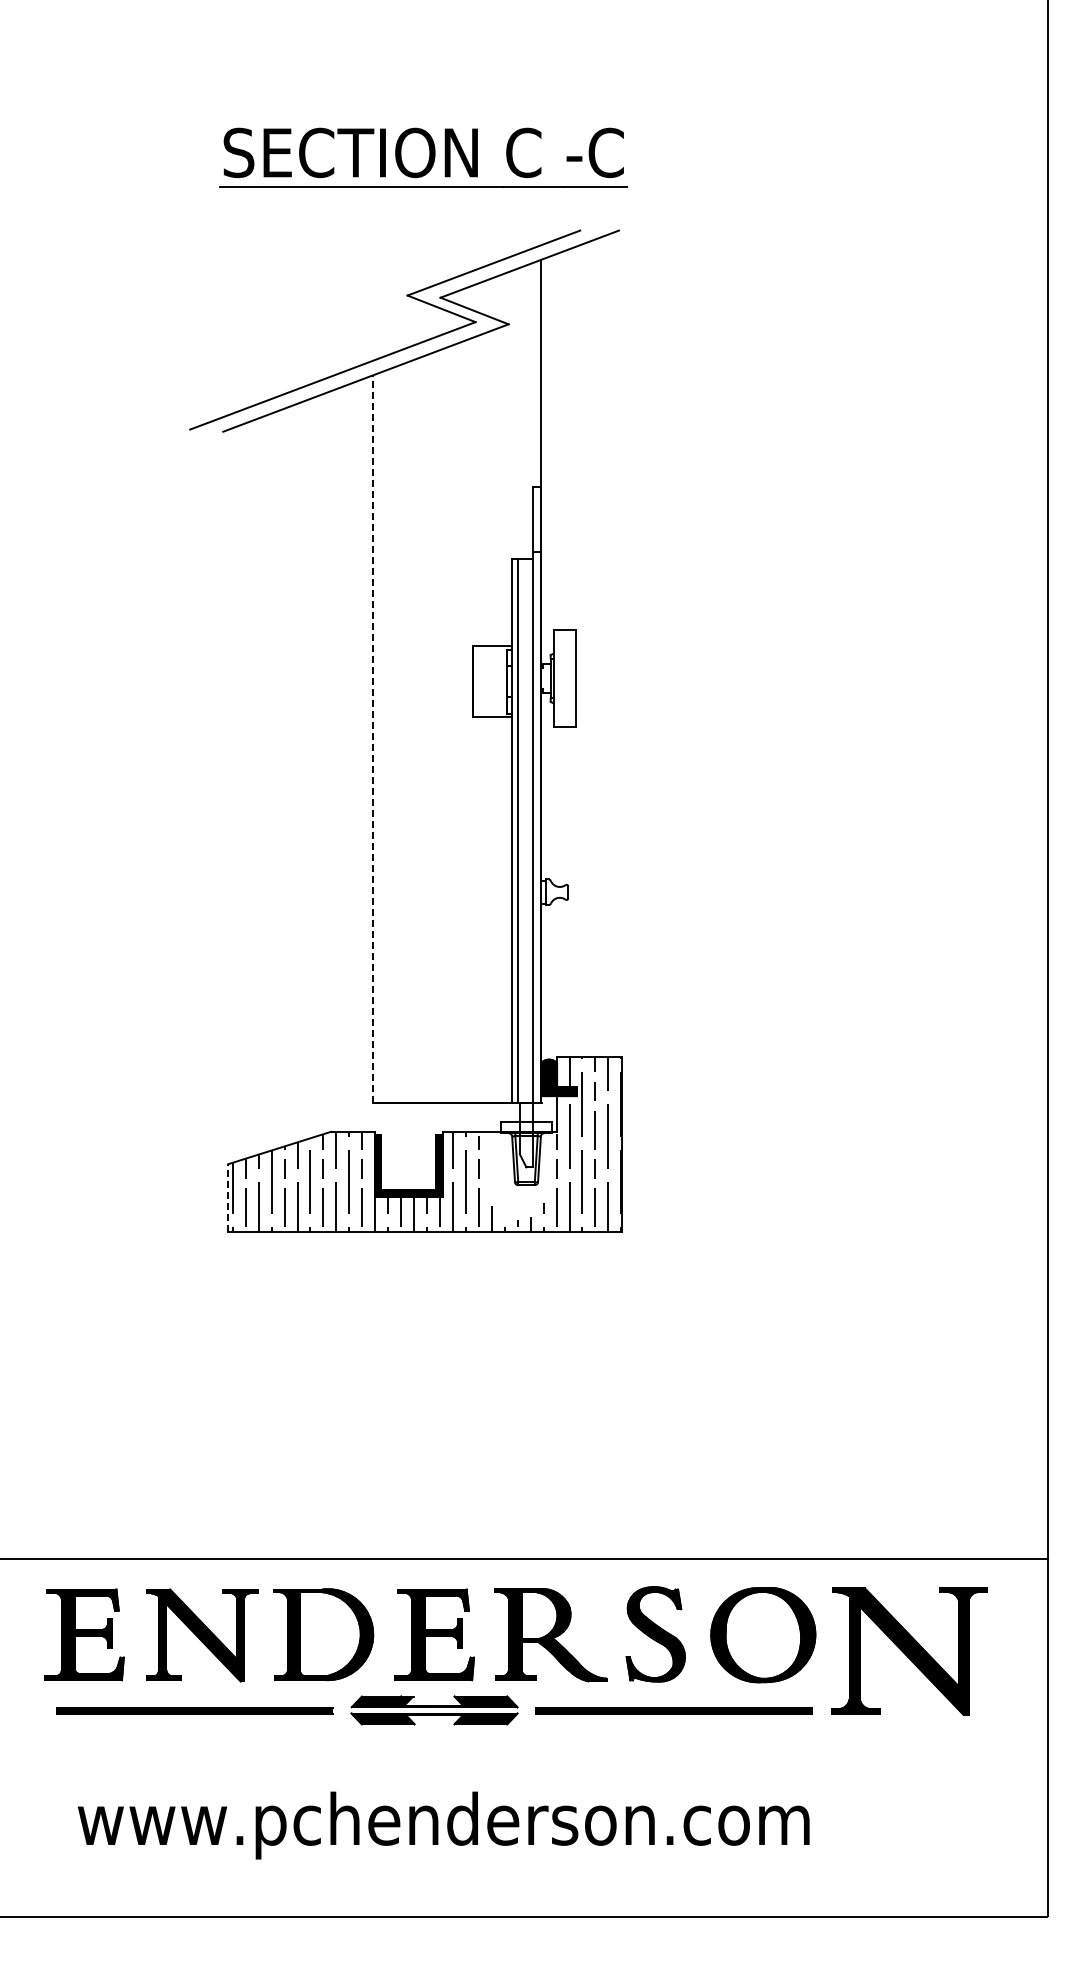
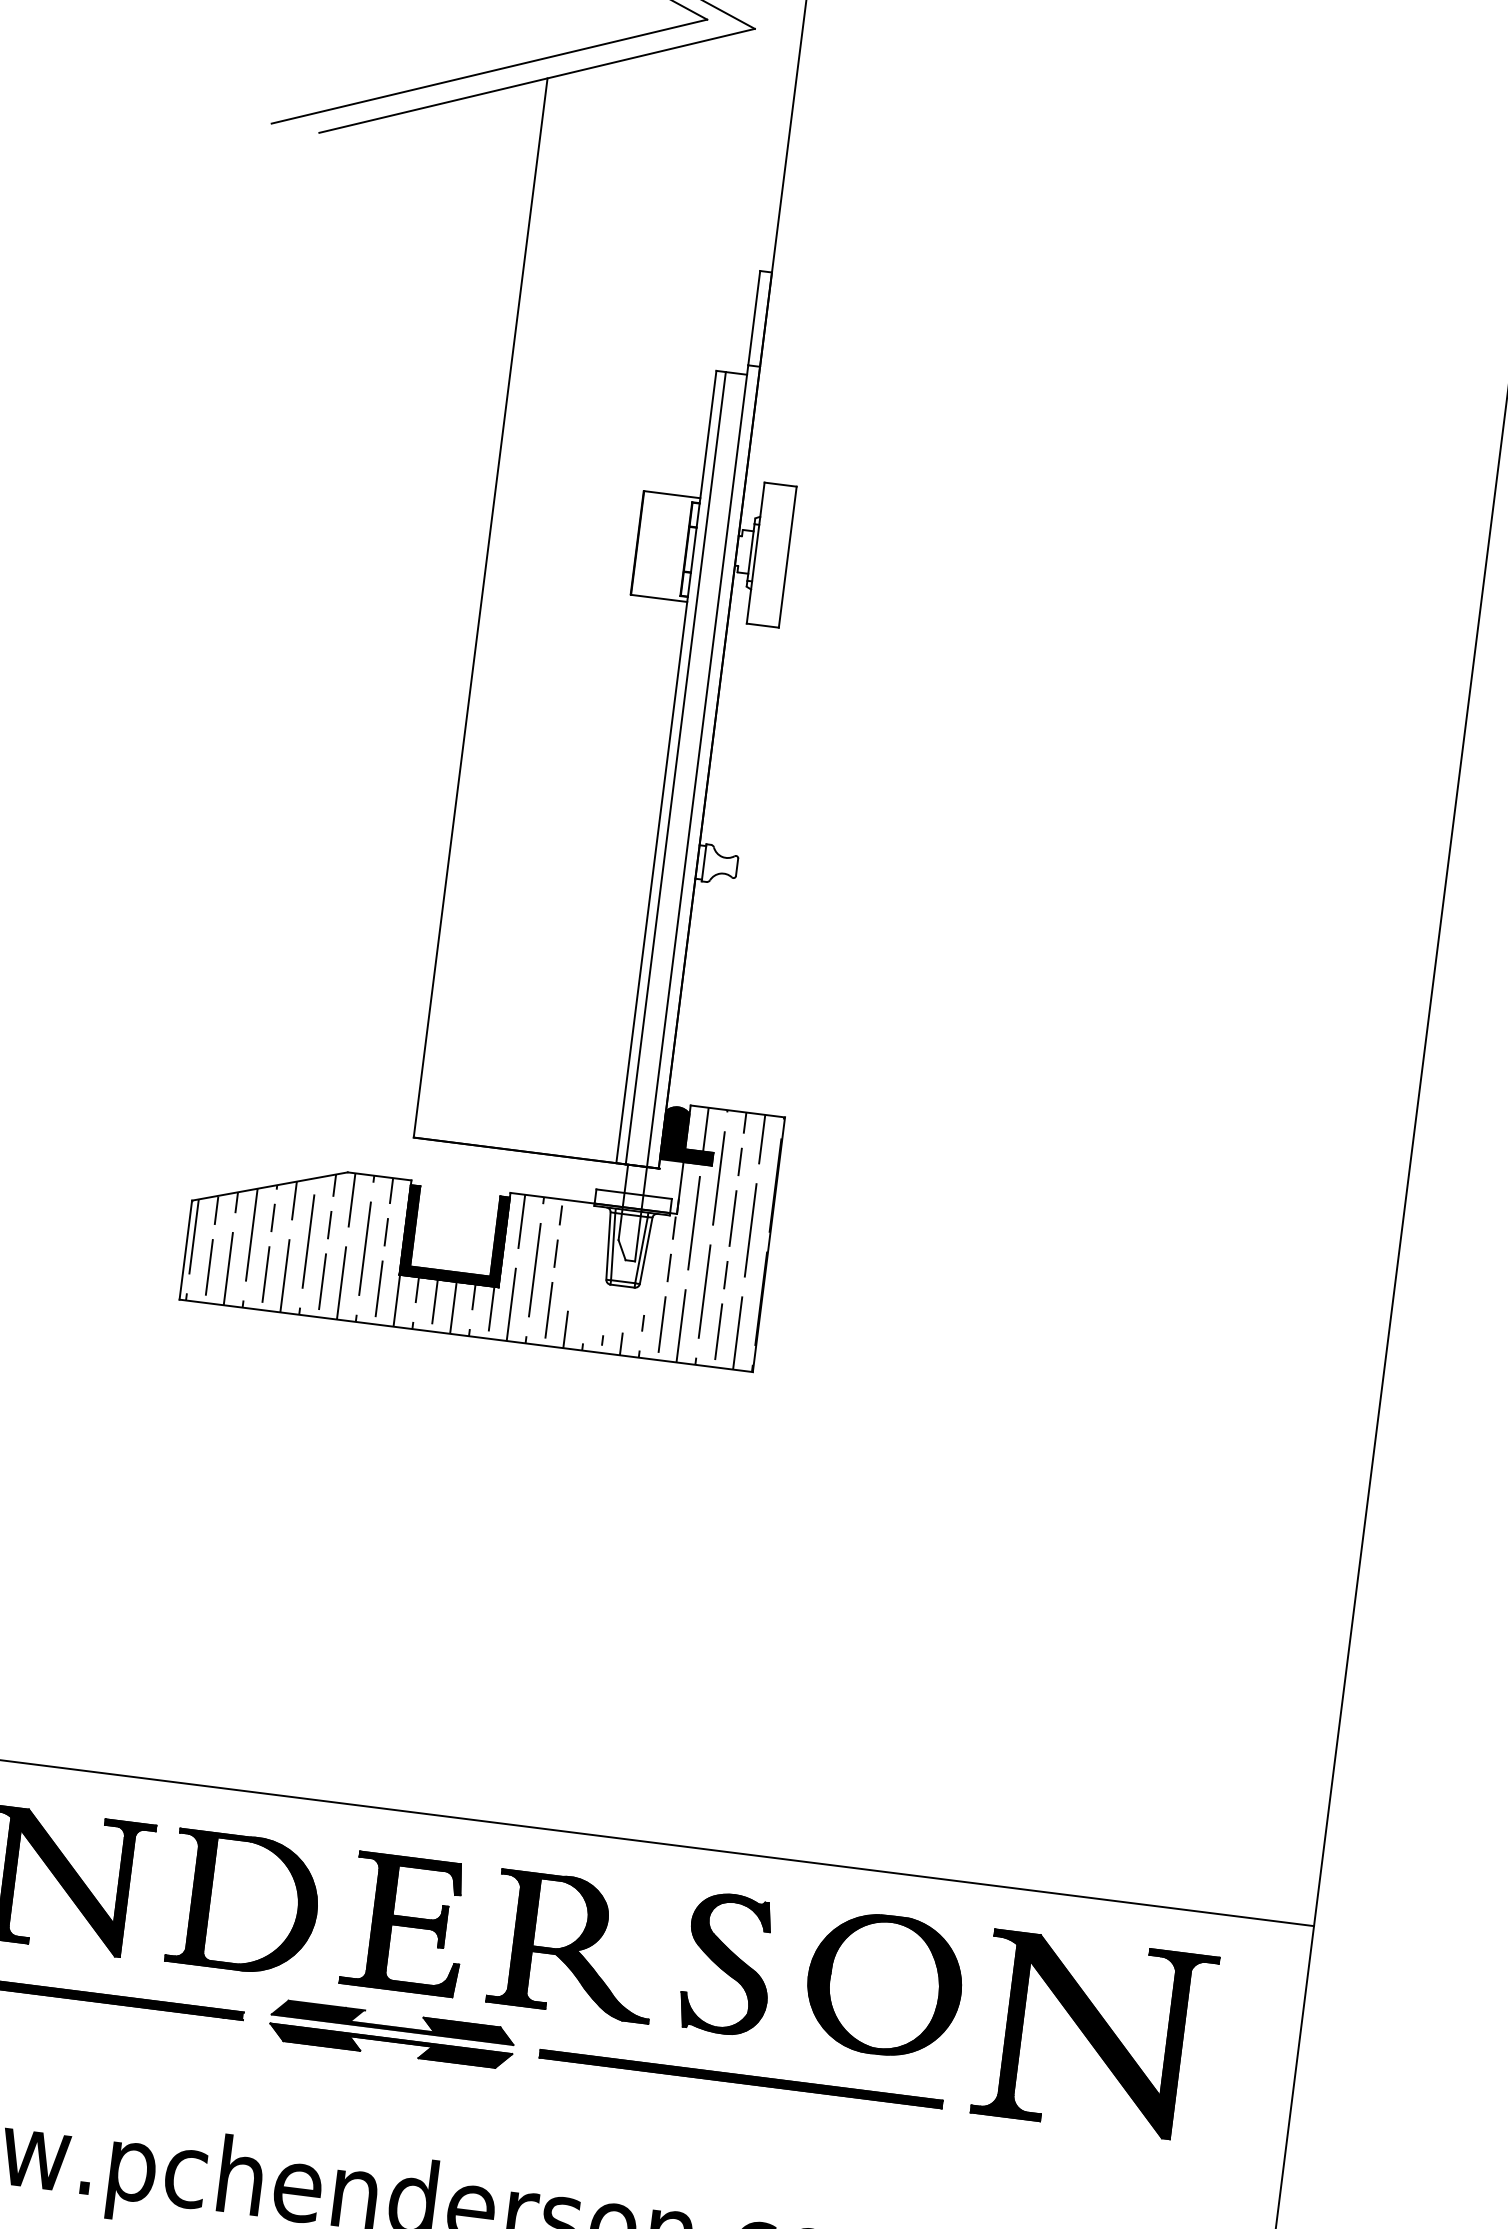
line: (372, 739) -> (480, 608), dashed -> solid
line: (228, 1198) -> (185, 1250), dashed -> solid

